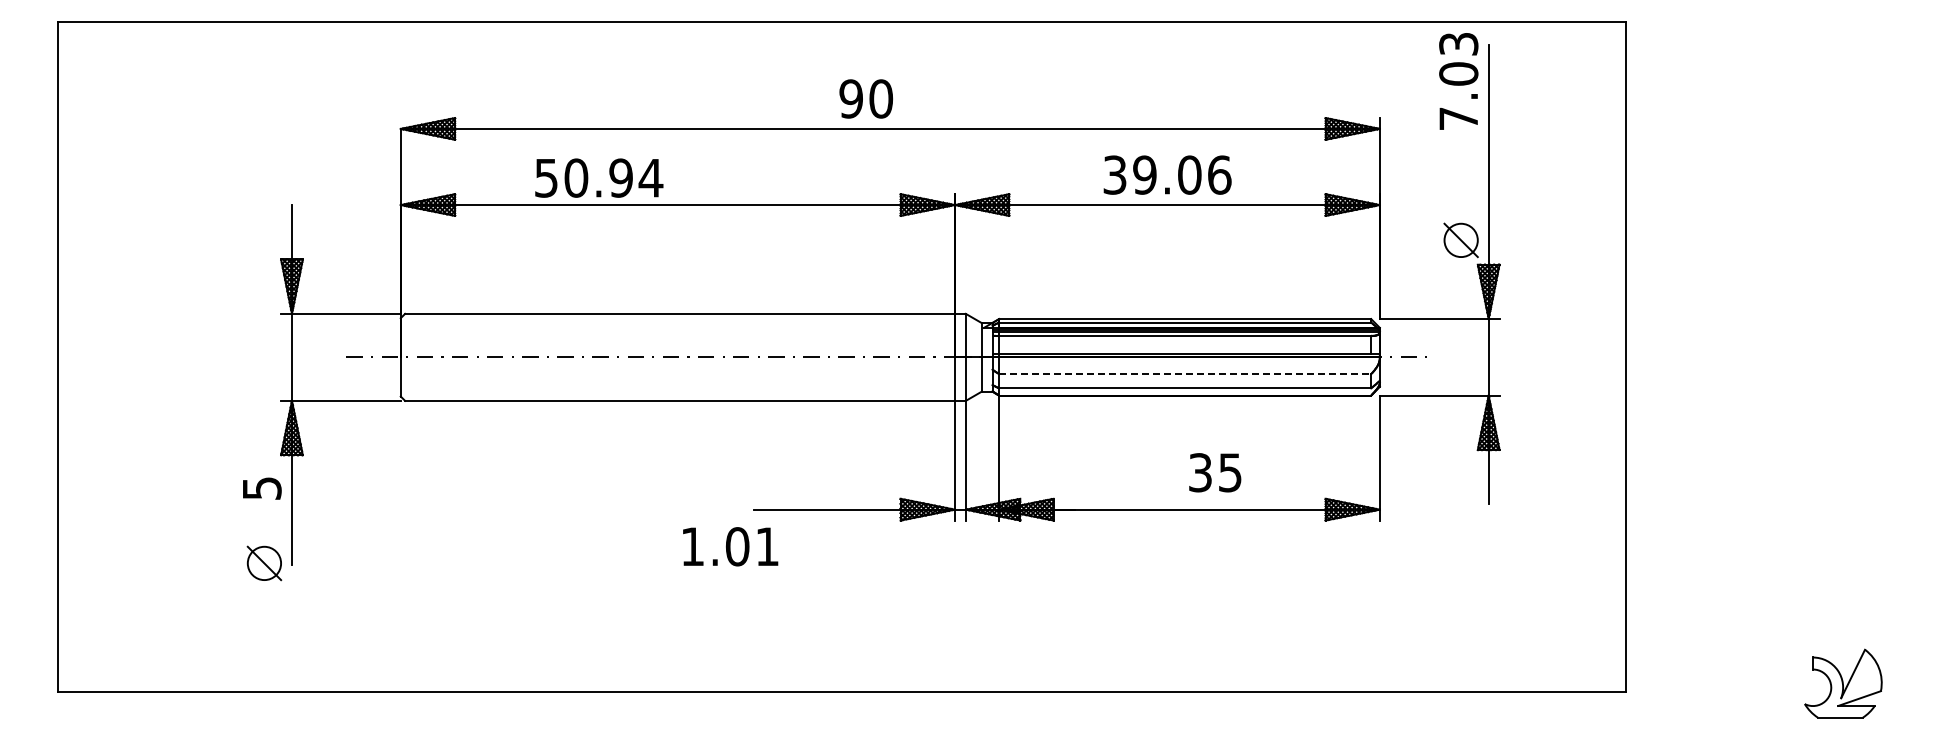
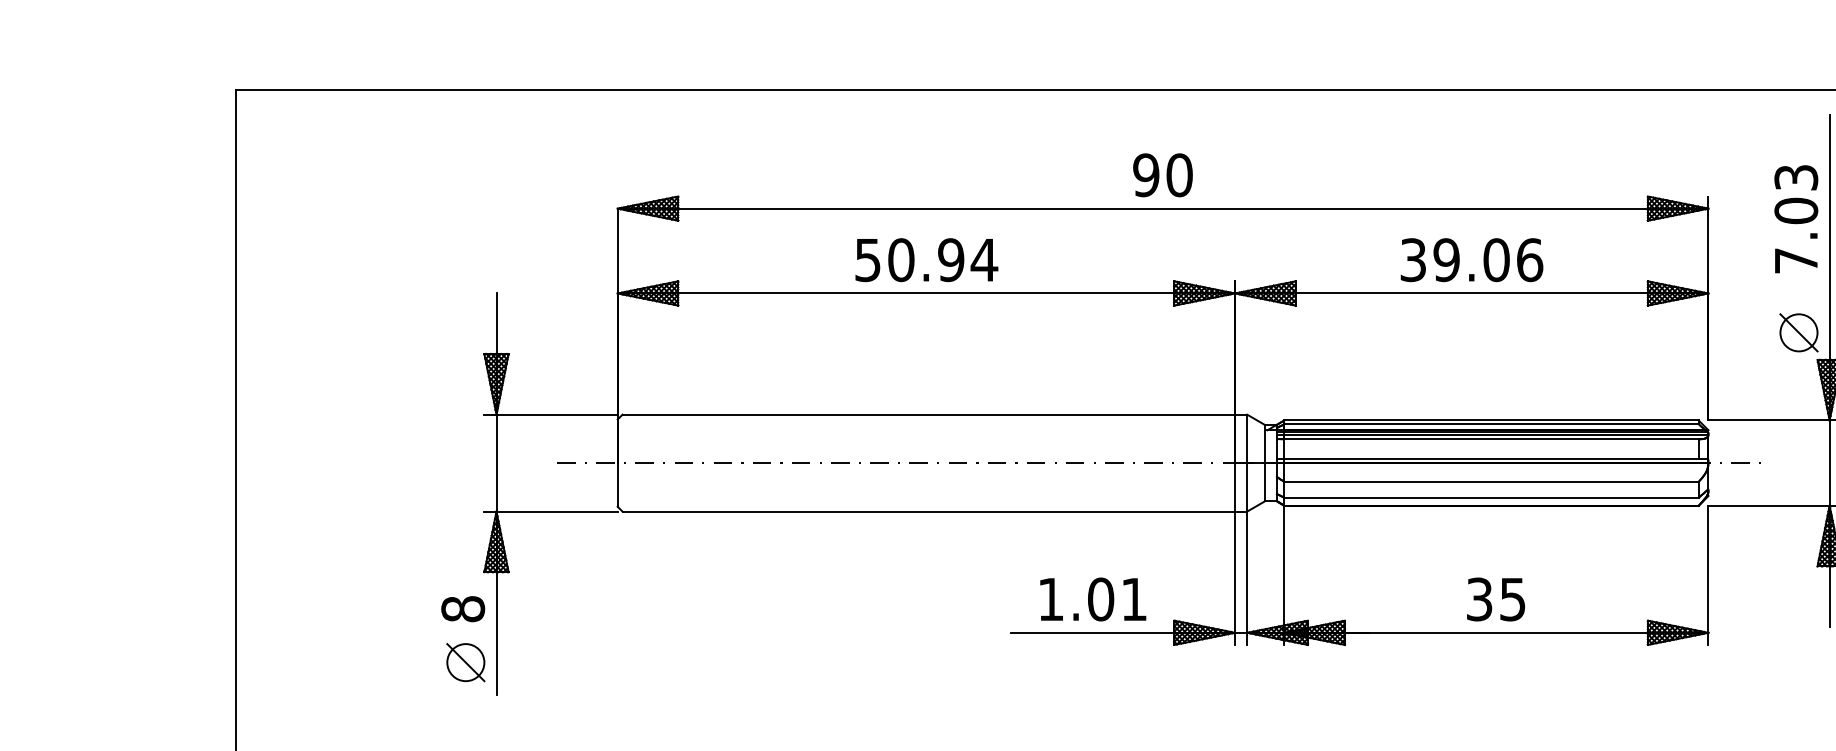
text: (1458, 81) -> (1796, 219), moved
text: (865, 98) -> (1162, 174), moved
text: (599, 177) -> (927, 259), moved
line: (1185, 374) -> (1491, 482), dashed -> solid
text: (1215, 472) -> (1496, 599), moved
text: (261, 488) -> (462, 609), 5 -> 8
text: (730, 546) -> (1093, 599), moved
part: (264, 563) -> (465, 662), moved

